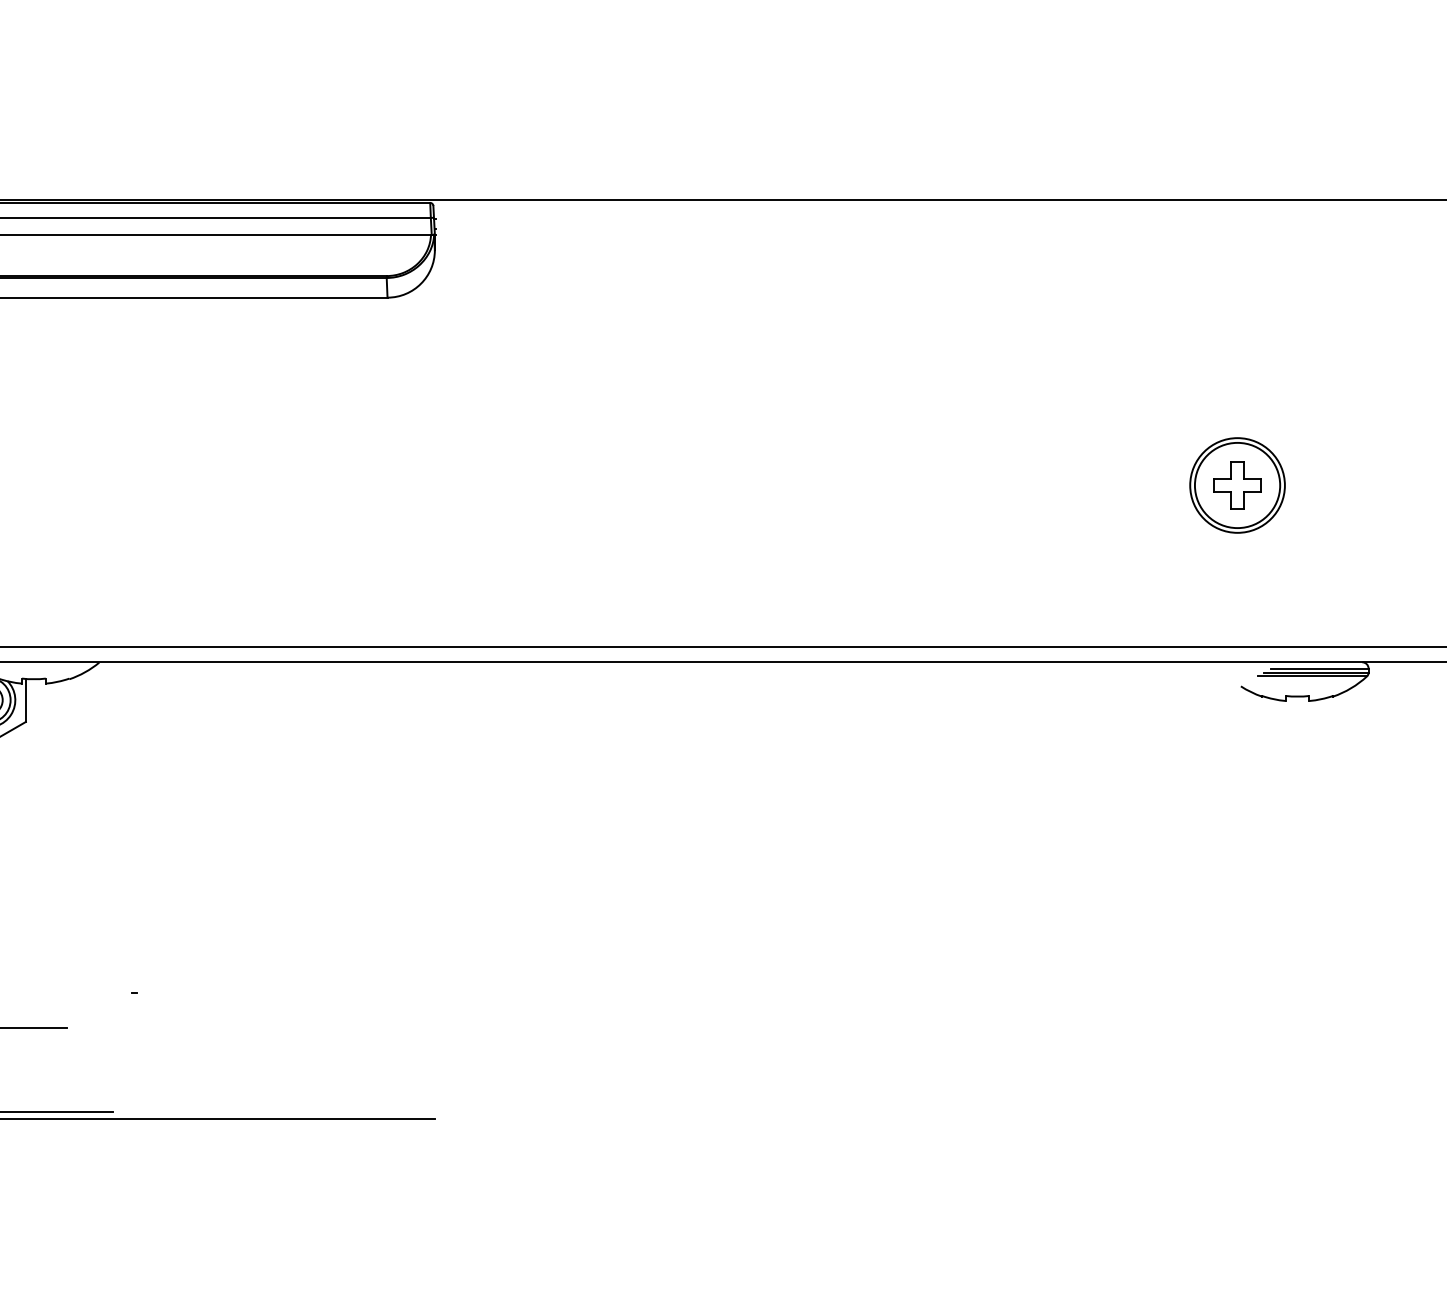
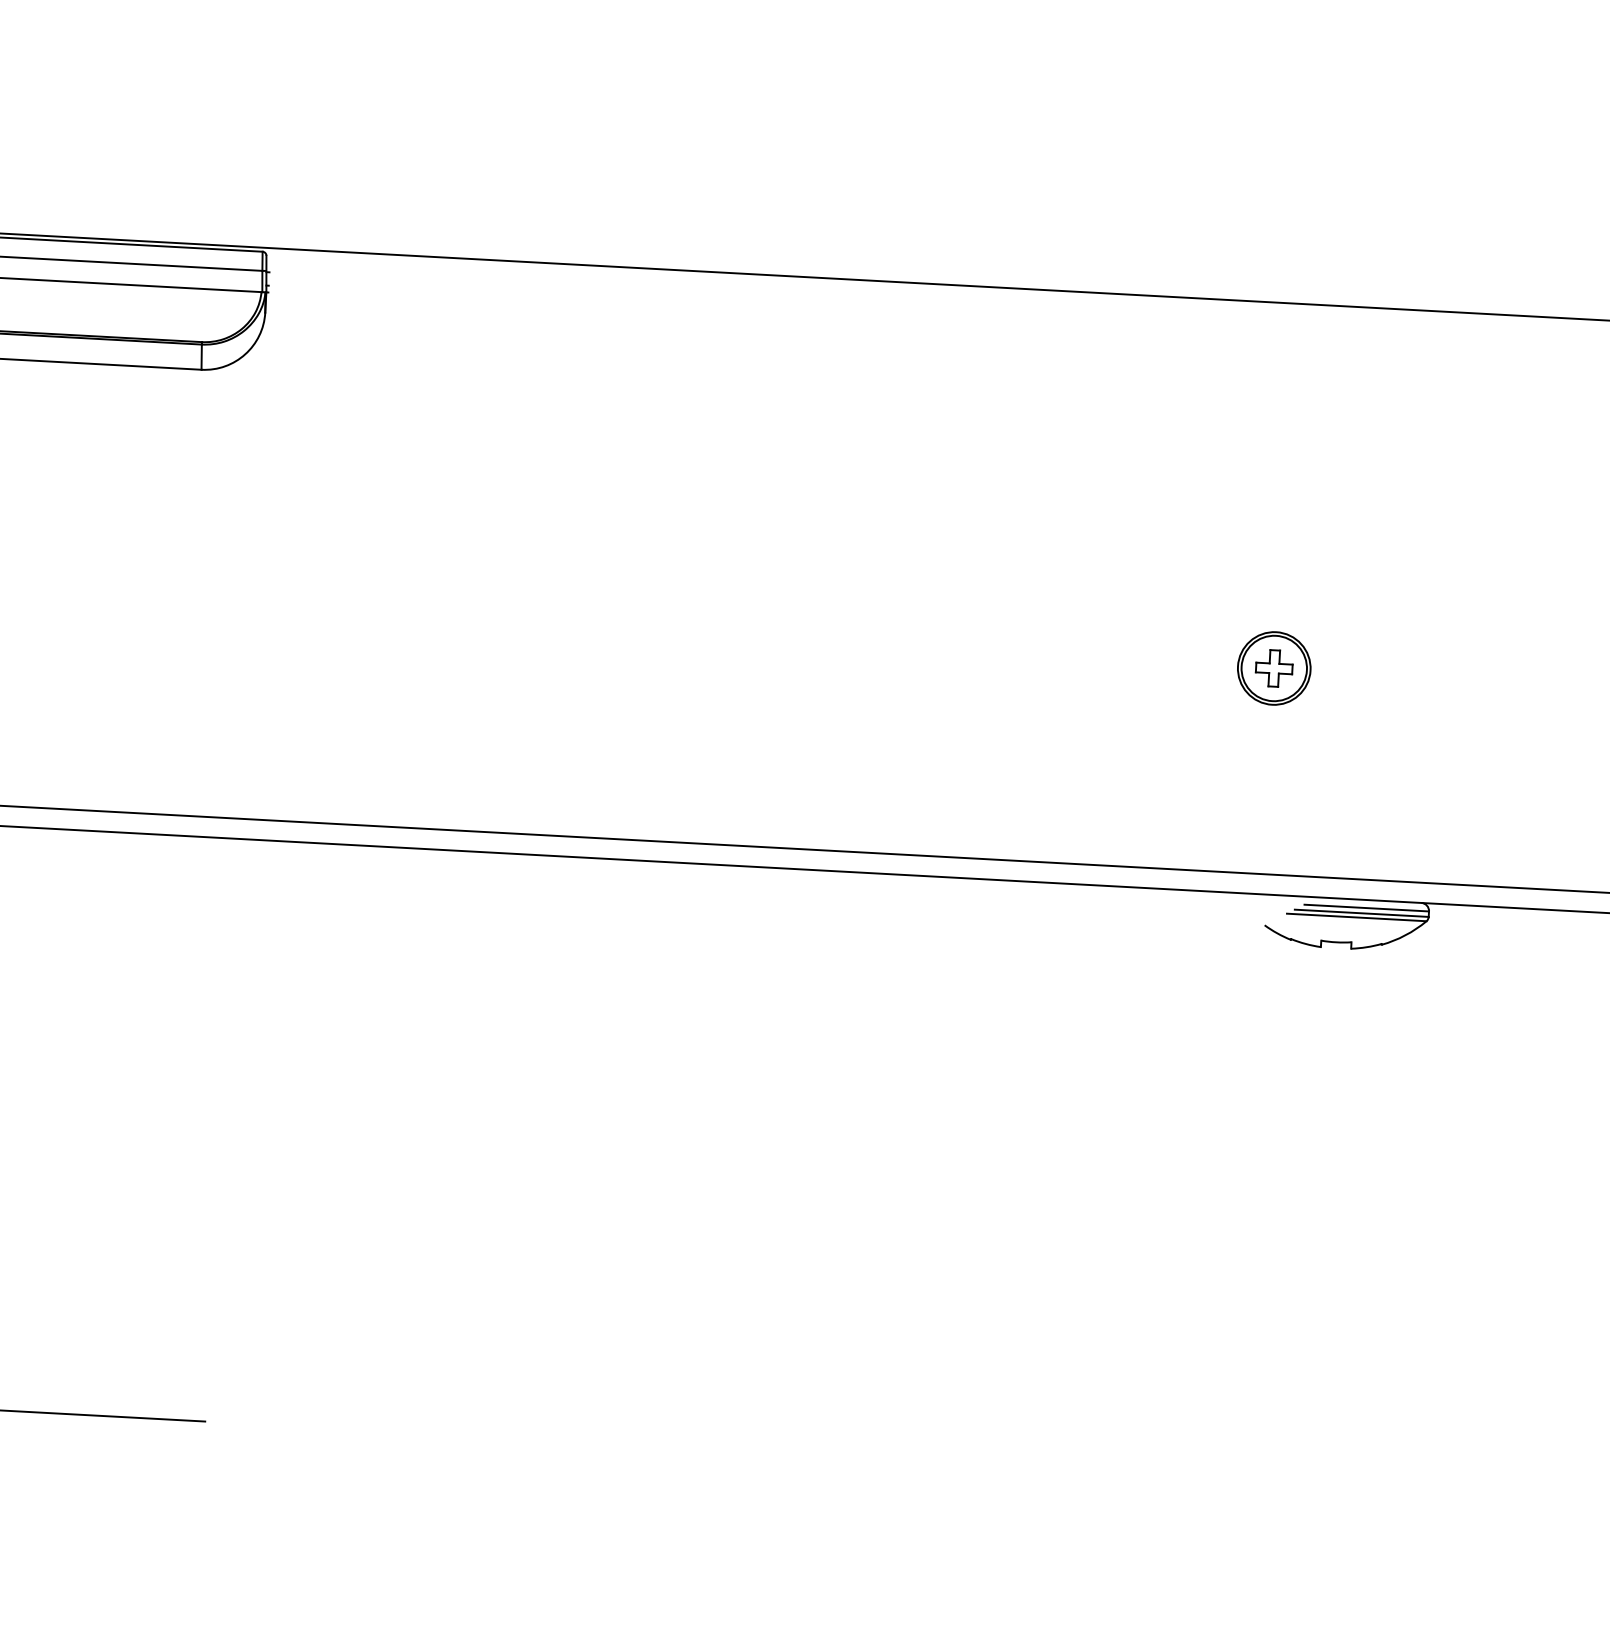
part: (1237, 485) -> (1274, 668), size x0.6

